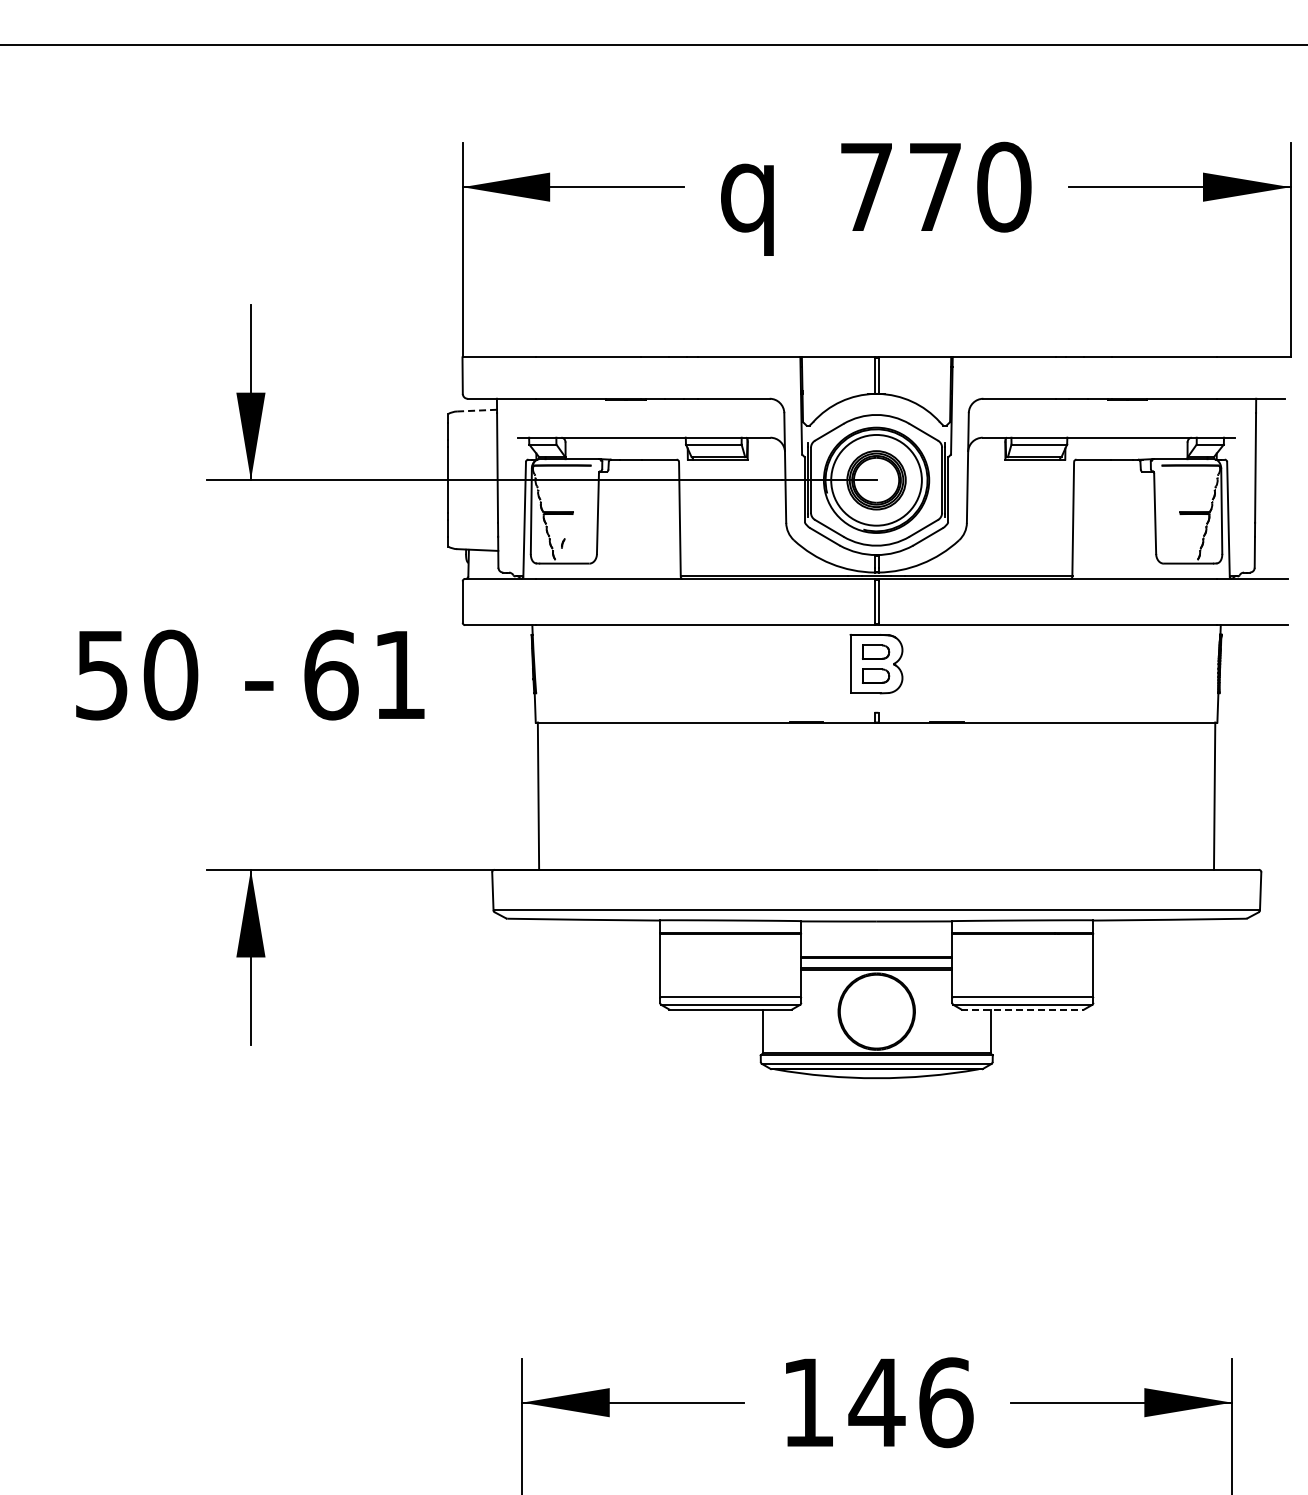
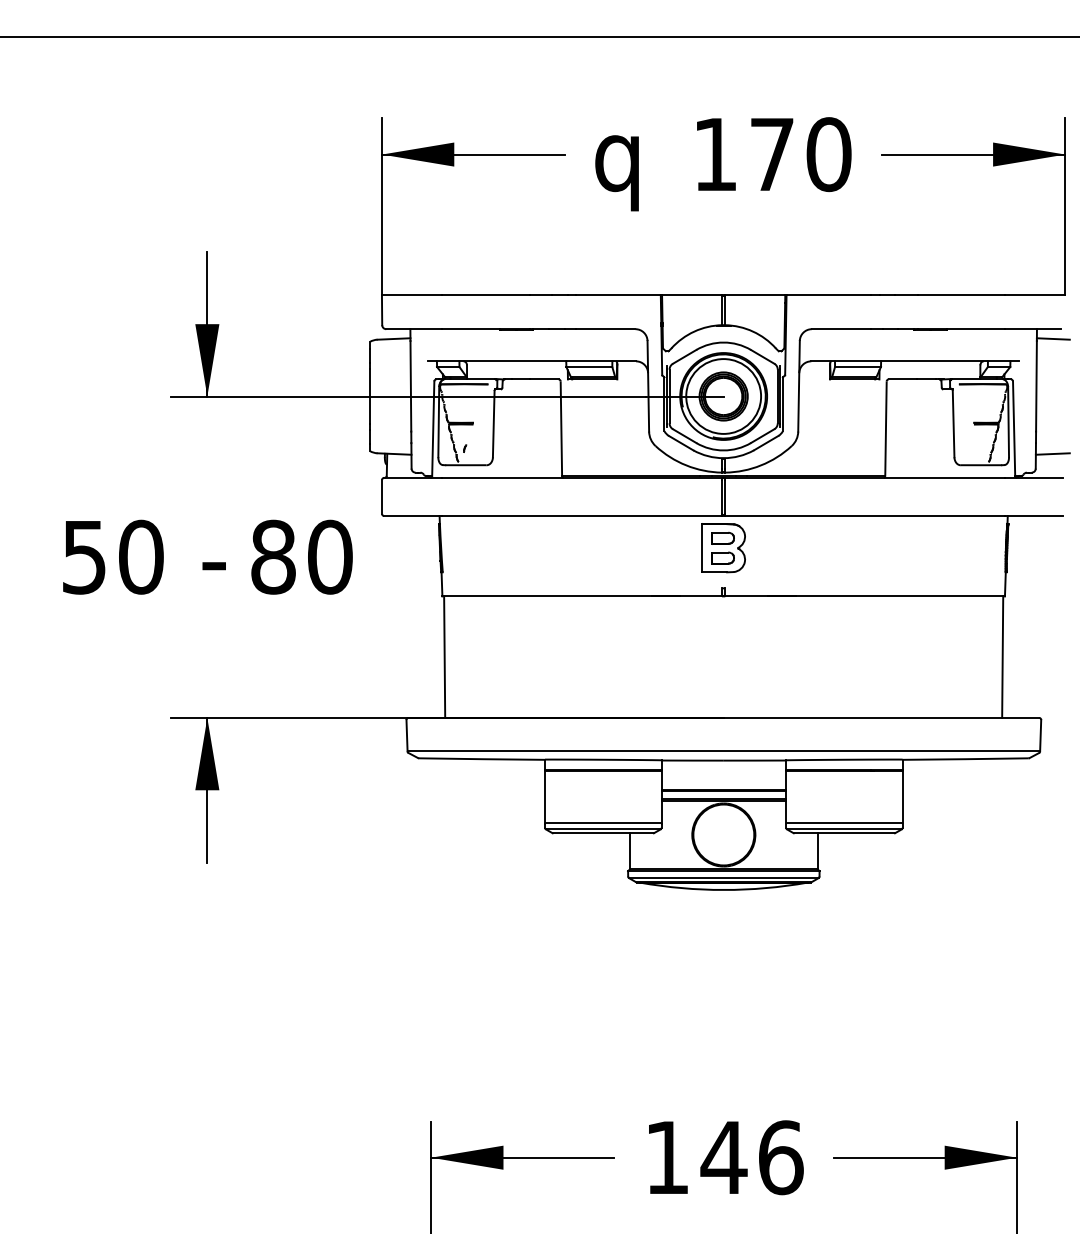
text: (866, 186) -> (715, 154), 770 -> 170
line: (477, 410) -> (394, 338), dashed -> solid
line: (1275, 410) -> (1052, 338), added
line: (1274, 549) -> (1052, 453), added
text: (365, 674) -> (301, 556), 61 -> 80
line: (1023, 1009) -> (844, 833), dashed -> solid

